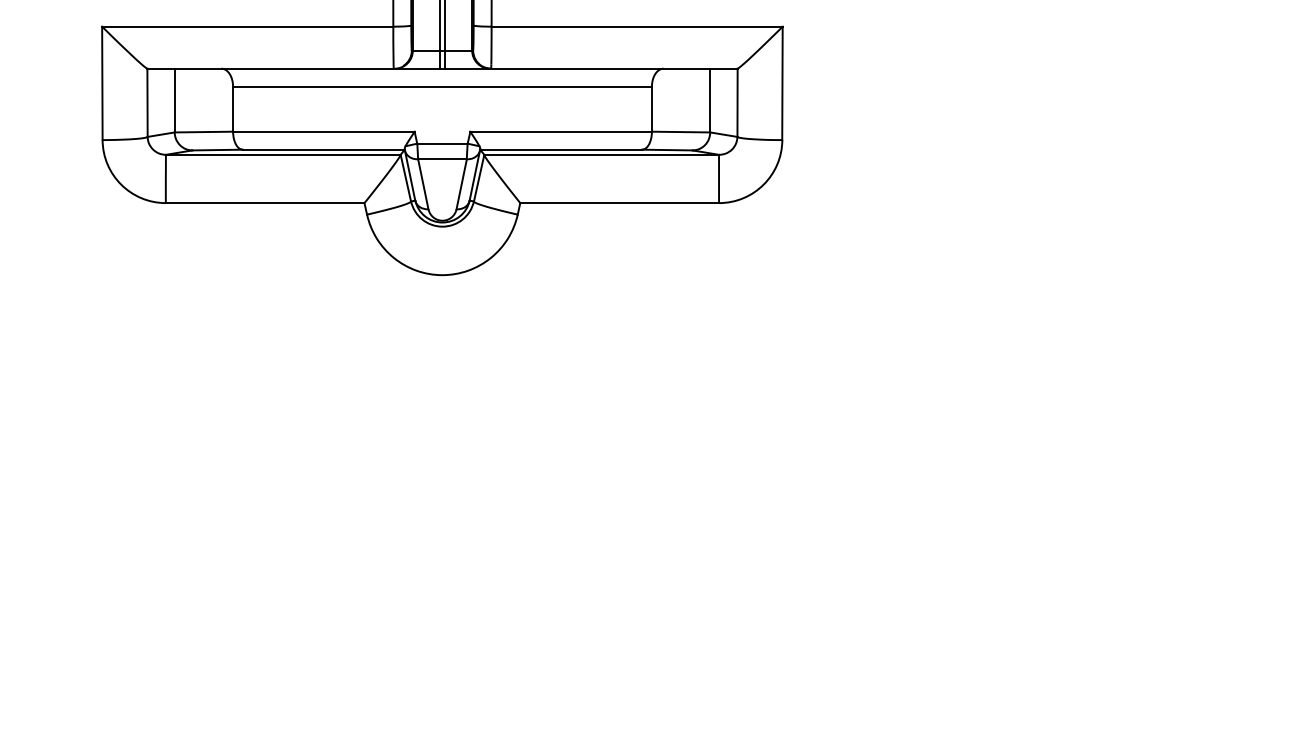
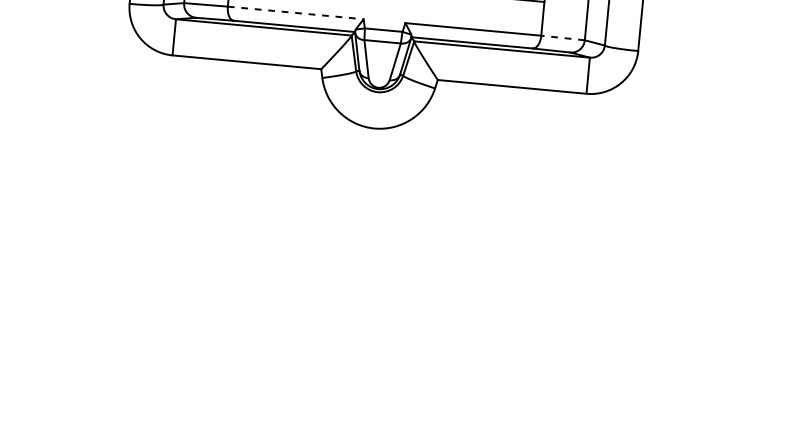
line: (323, 131) -> (295, 12), solid -> dashed
line: (680, 132) -> (562, 38), solid -> dashed

